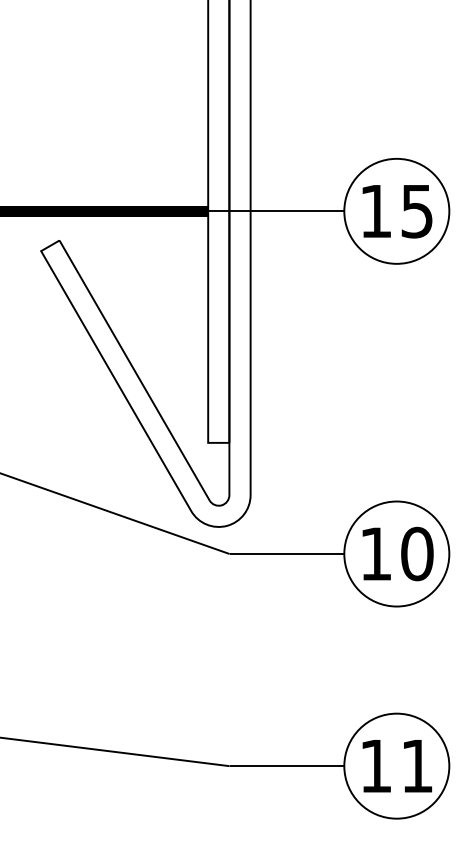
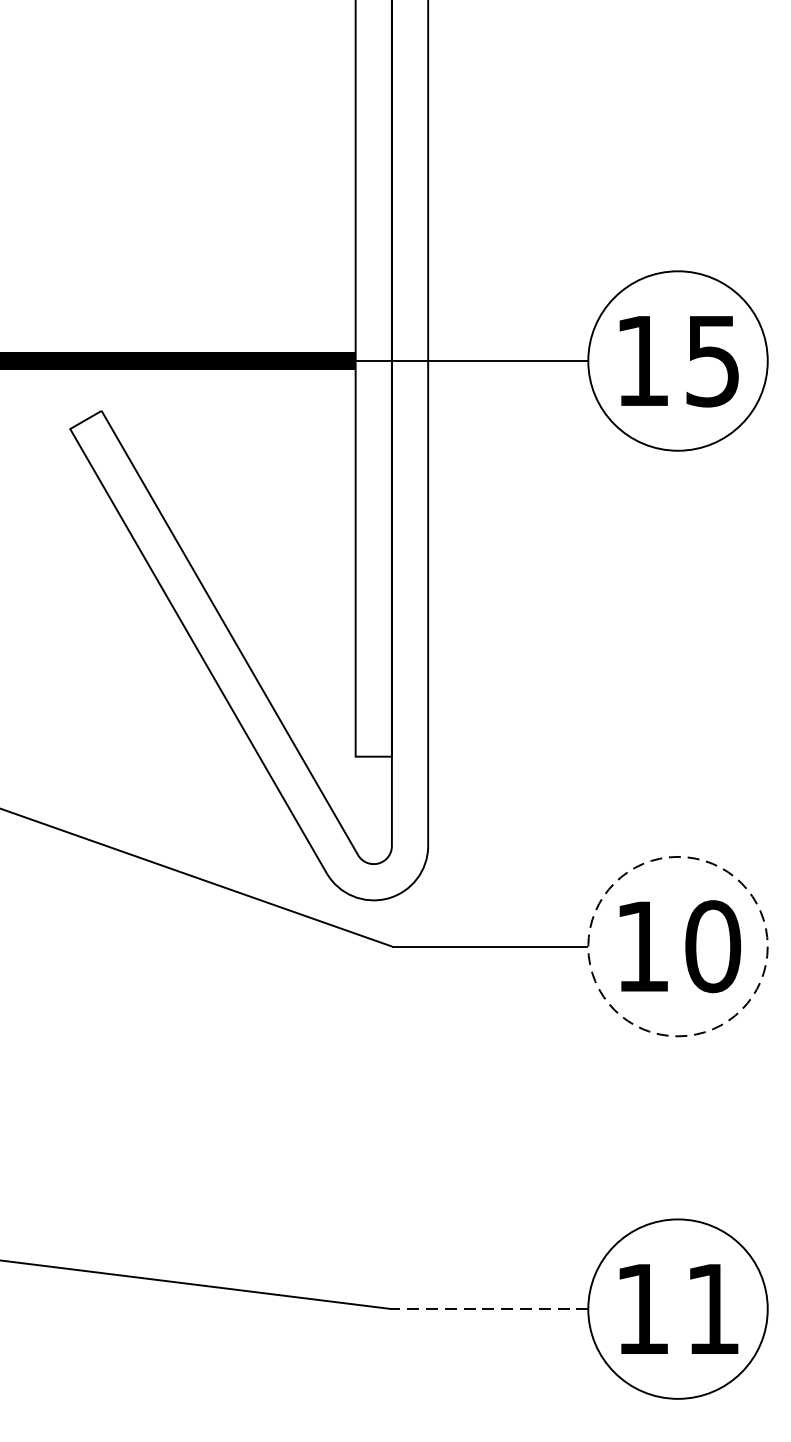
circle: (396, 553) -> (677, 945), solid -> dashed
line: (286, 766) -> (489, 1309), solid -> dashed

